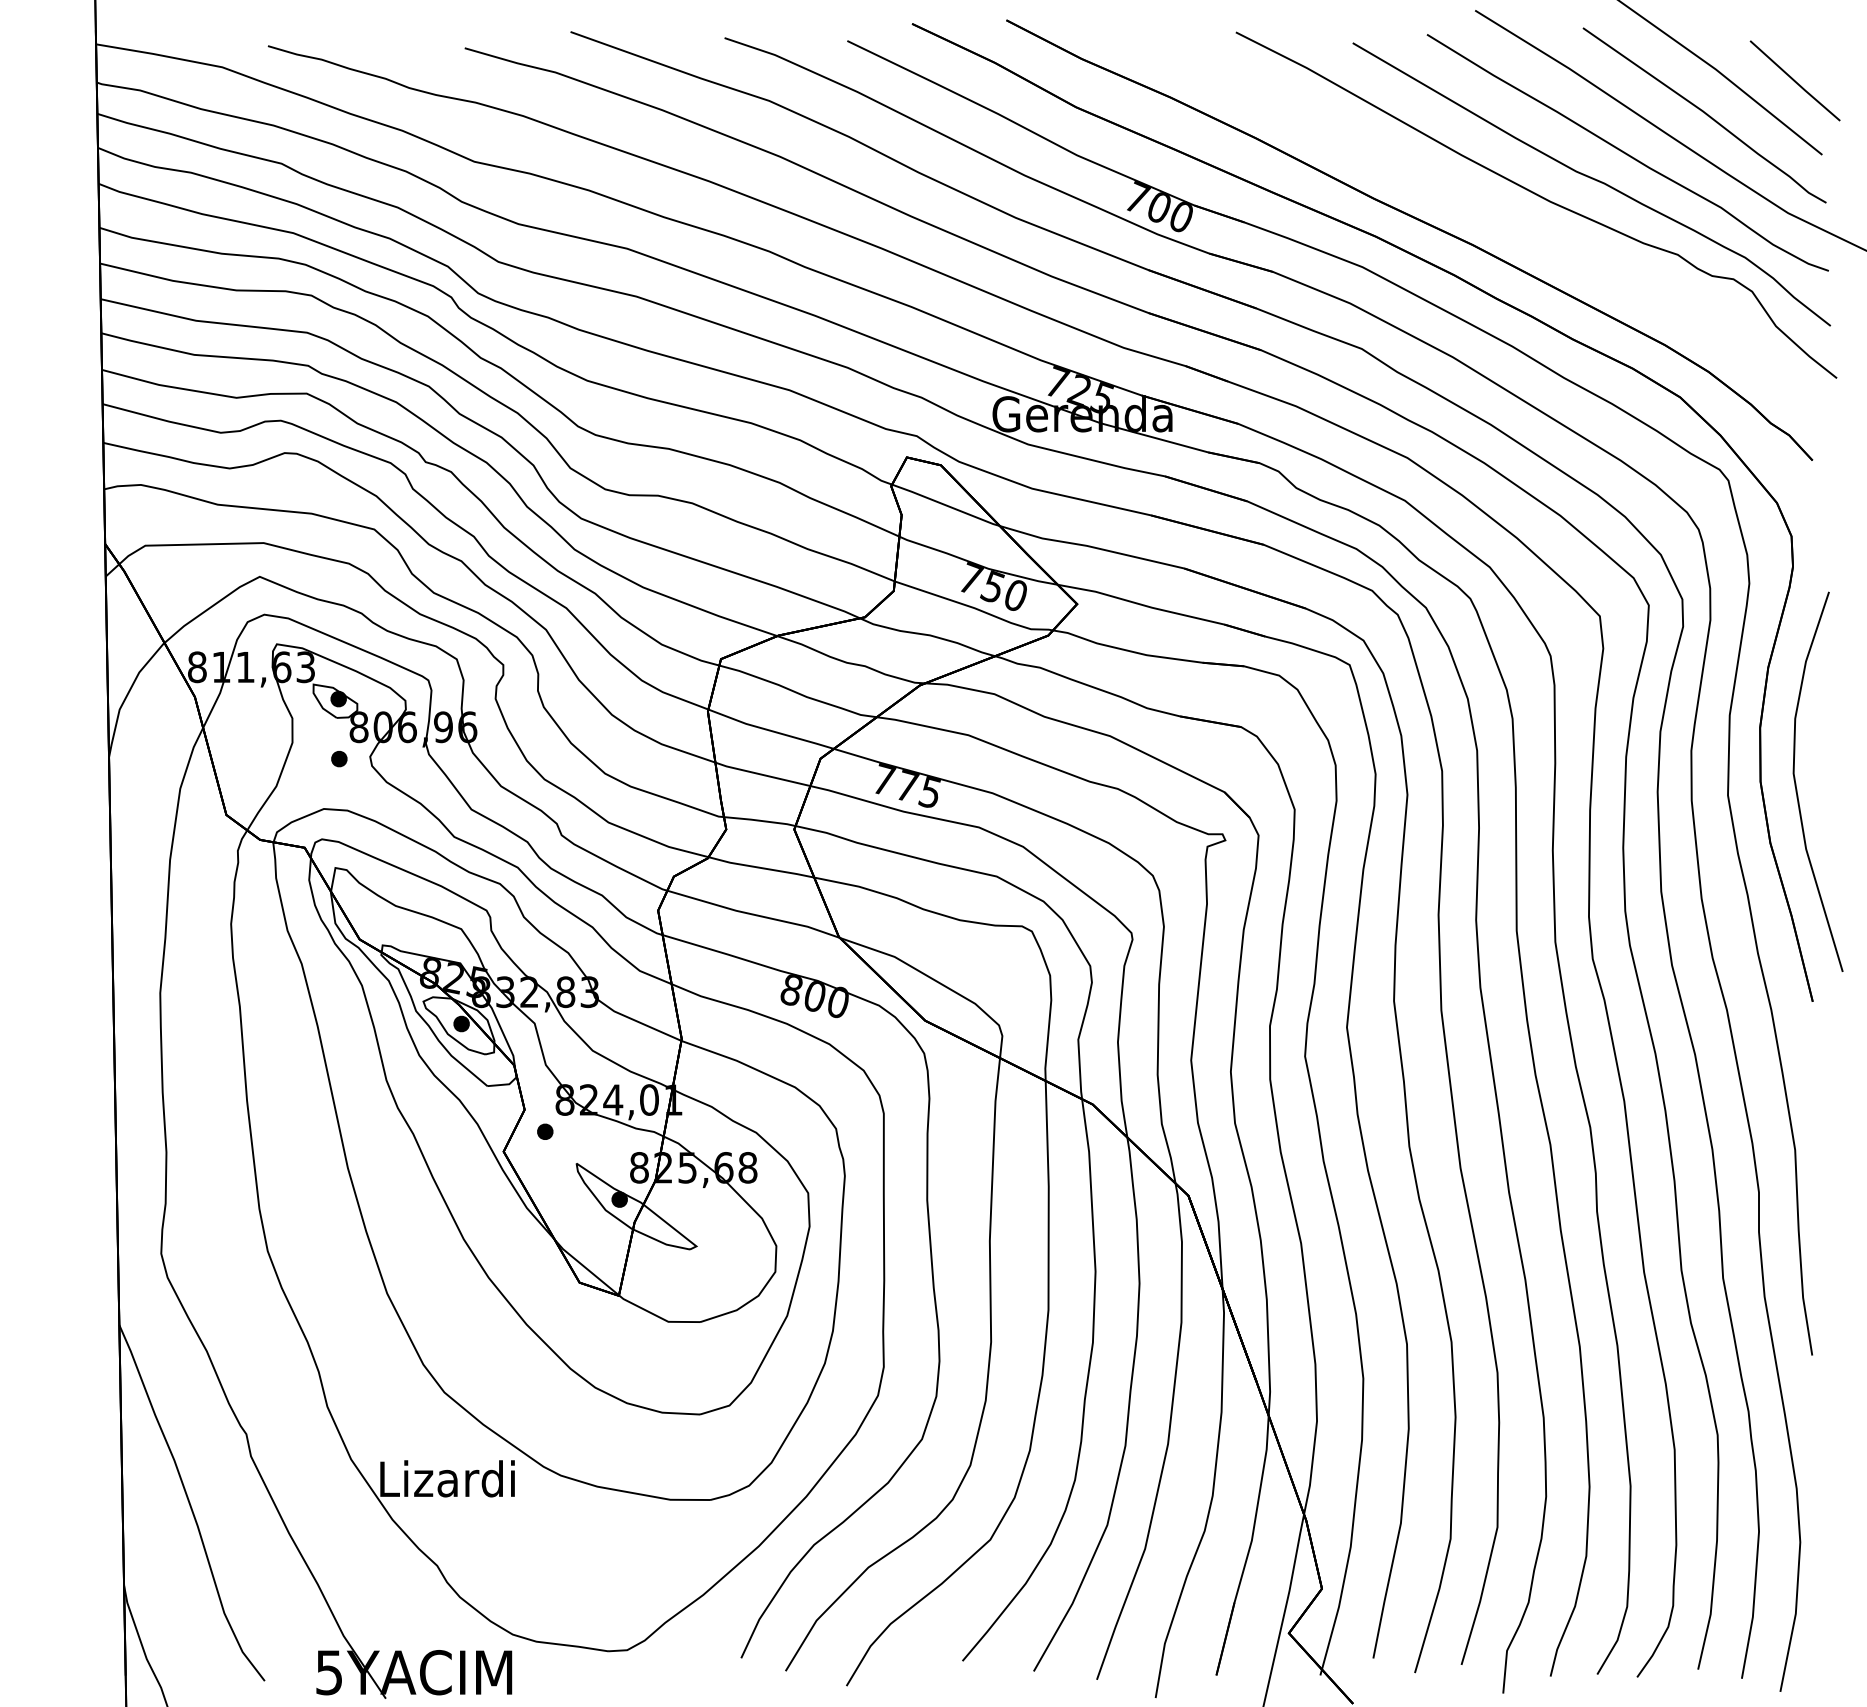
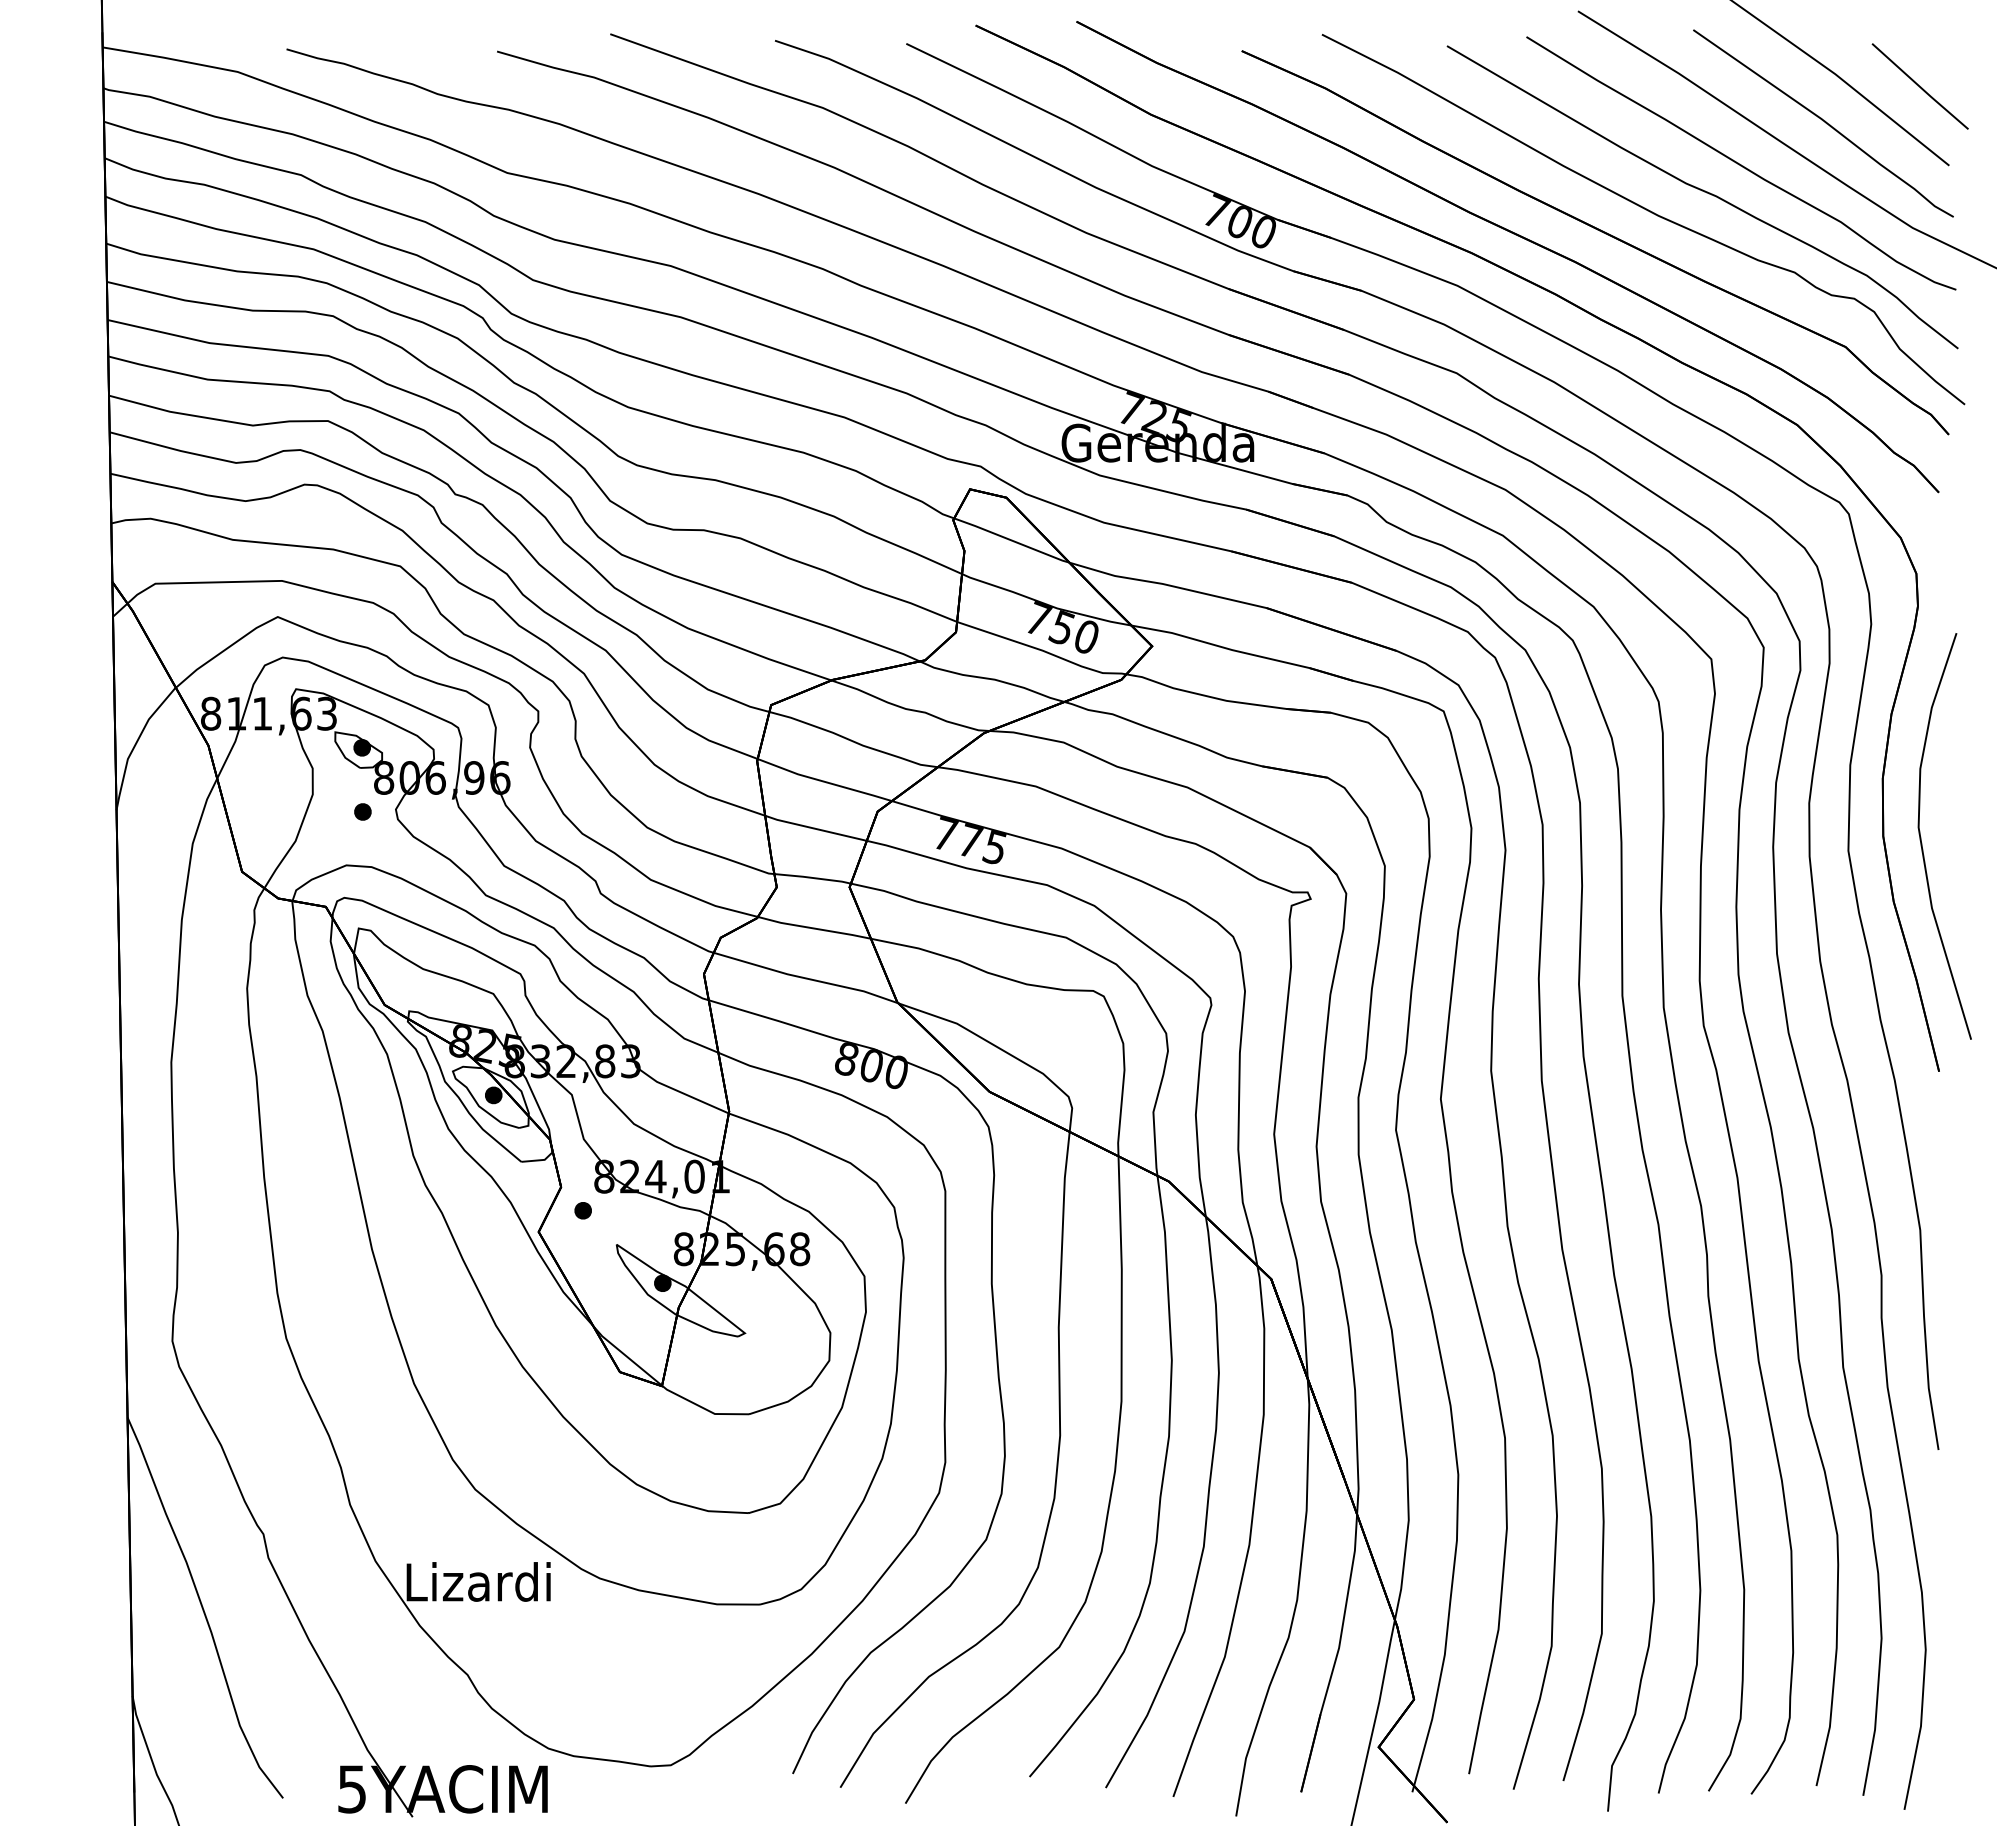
part: (1497, 217) -> (1601, 232), added

